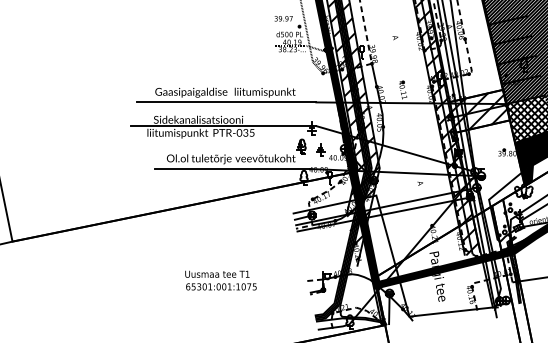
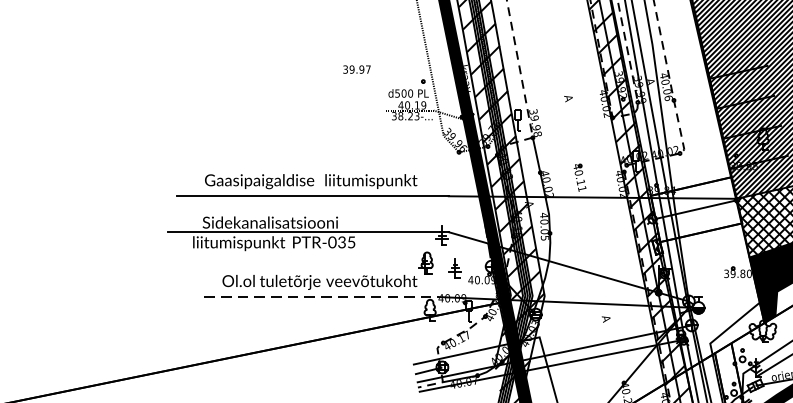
text: (283, 18) -> (356, 69), moved
hatch: (479, 111) -> (695, 210), removed
line: (232, 169) -> (321, 297), solid -> dashed

